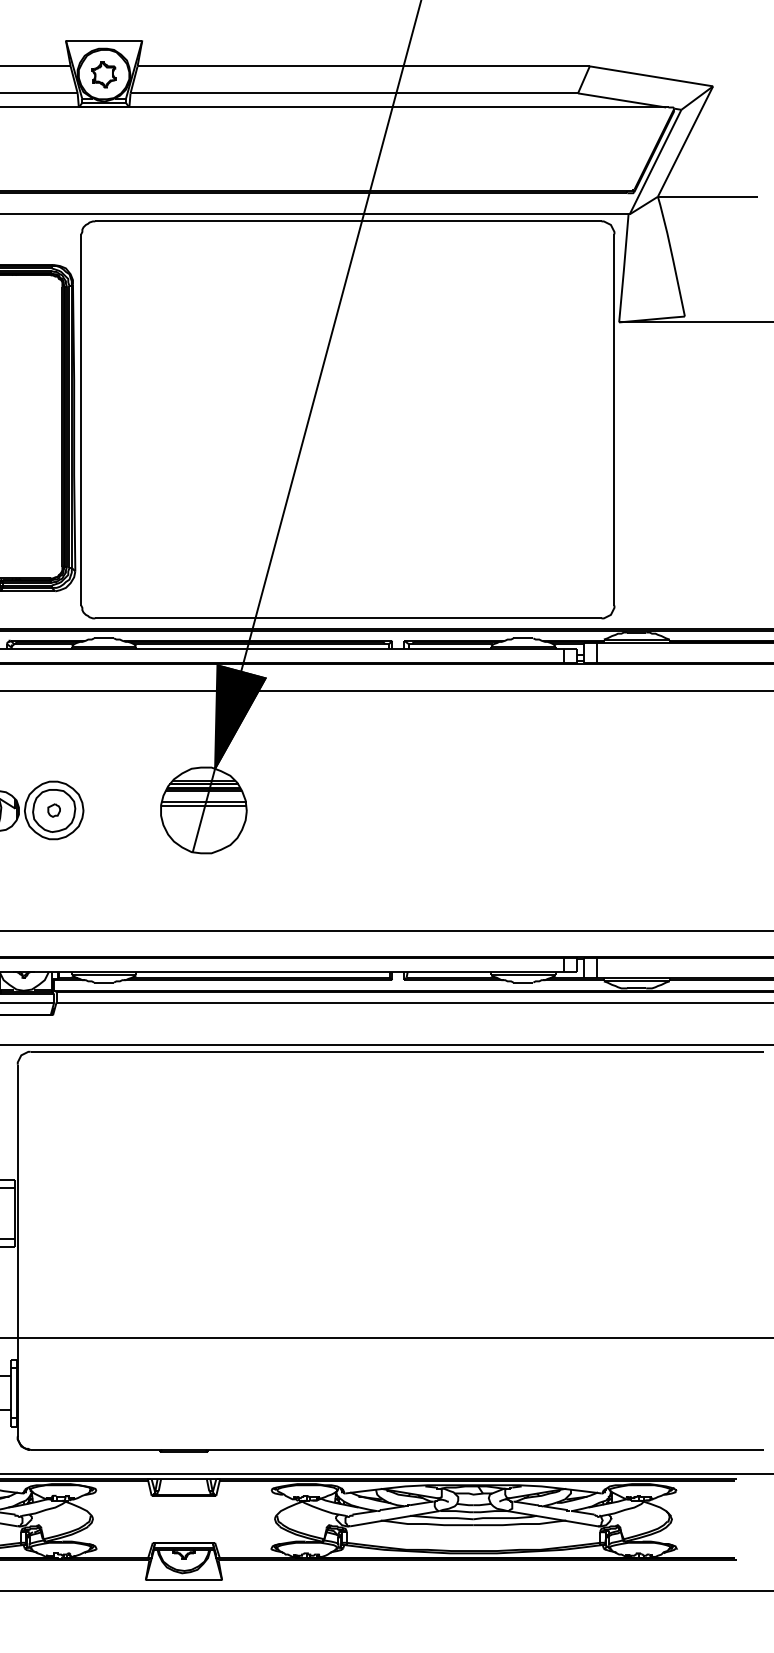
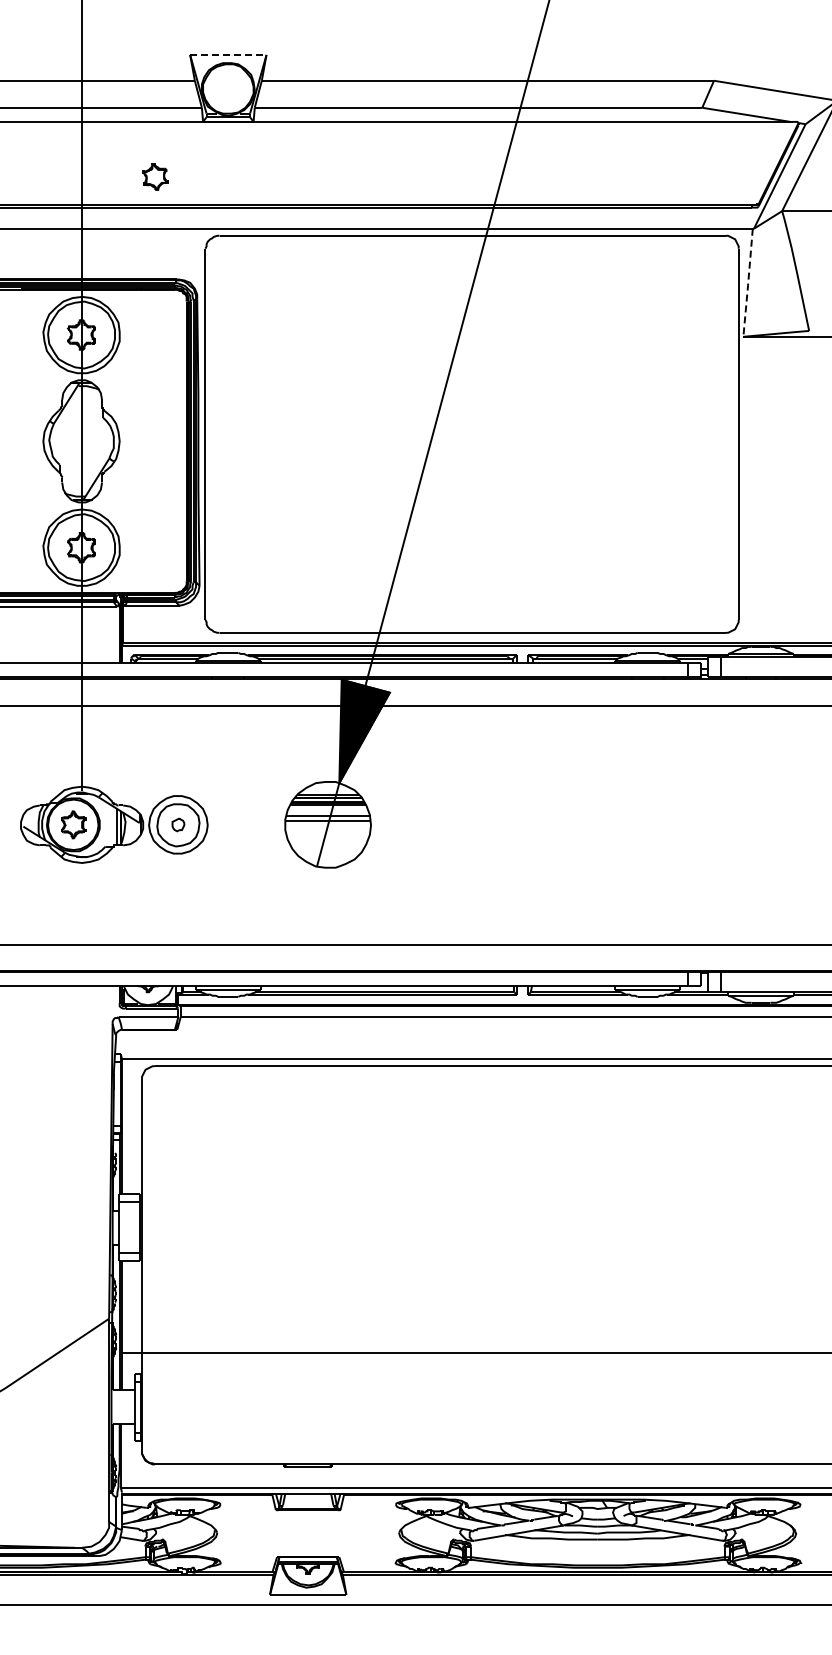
line: (104, 40) -> (228, 54), solid -> dashed
part: (104, 74) -> (155, 176), moved
line: (624, 268) -> (748, 282), solid -> dashed

